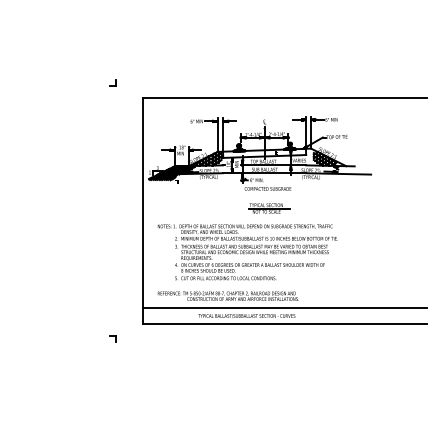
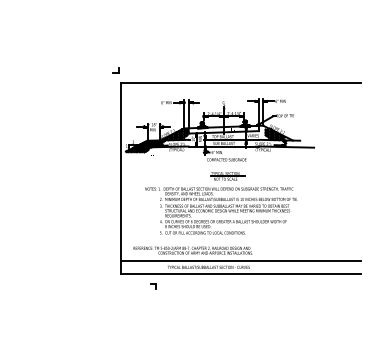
part: (112, 82) -> (115, 69), moved
text: (247, 252) -> (221, 211), moved
part: (112, 338) -> (152, 286), moved

